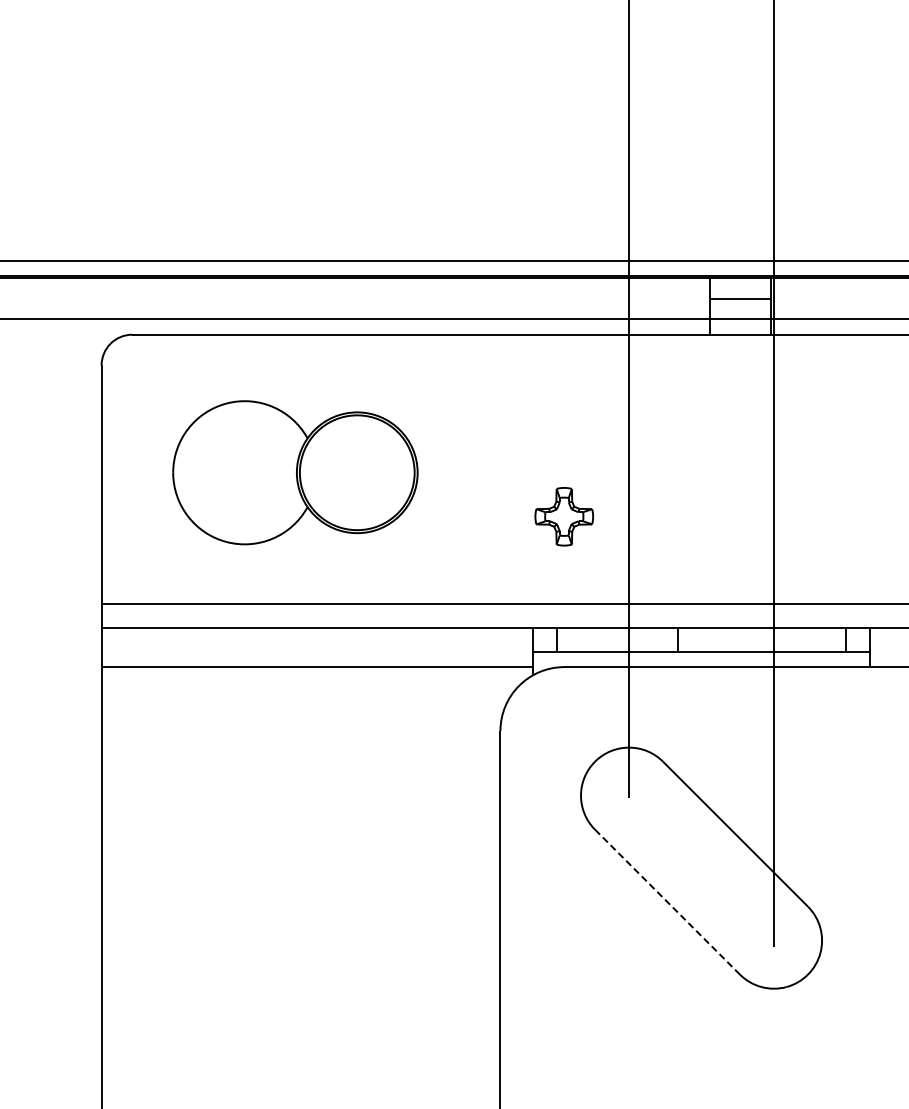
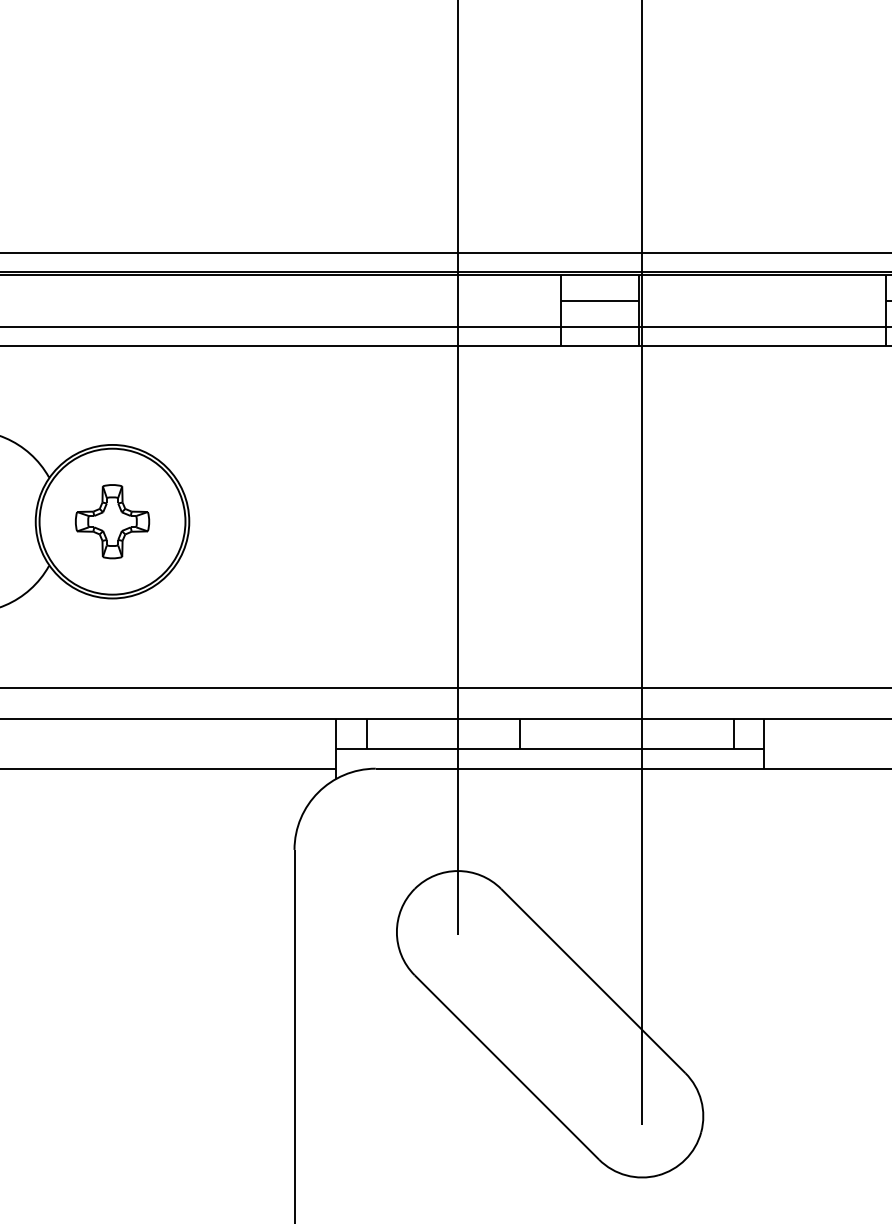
part: (563, 516) -> (111, 521), moved
line: (667, 902) -> (506, 1067), dashed -> solid

